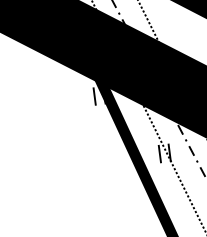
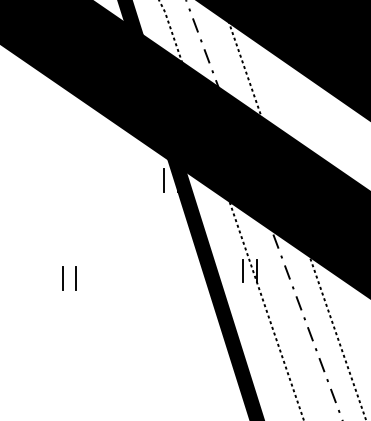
part: (35, 175) -> (69, 278), added

